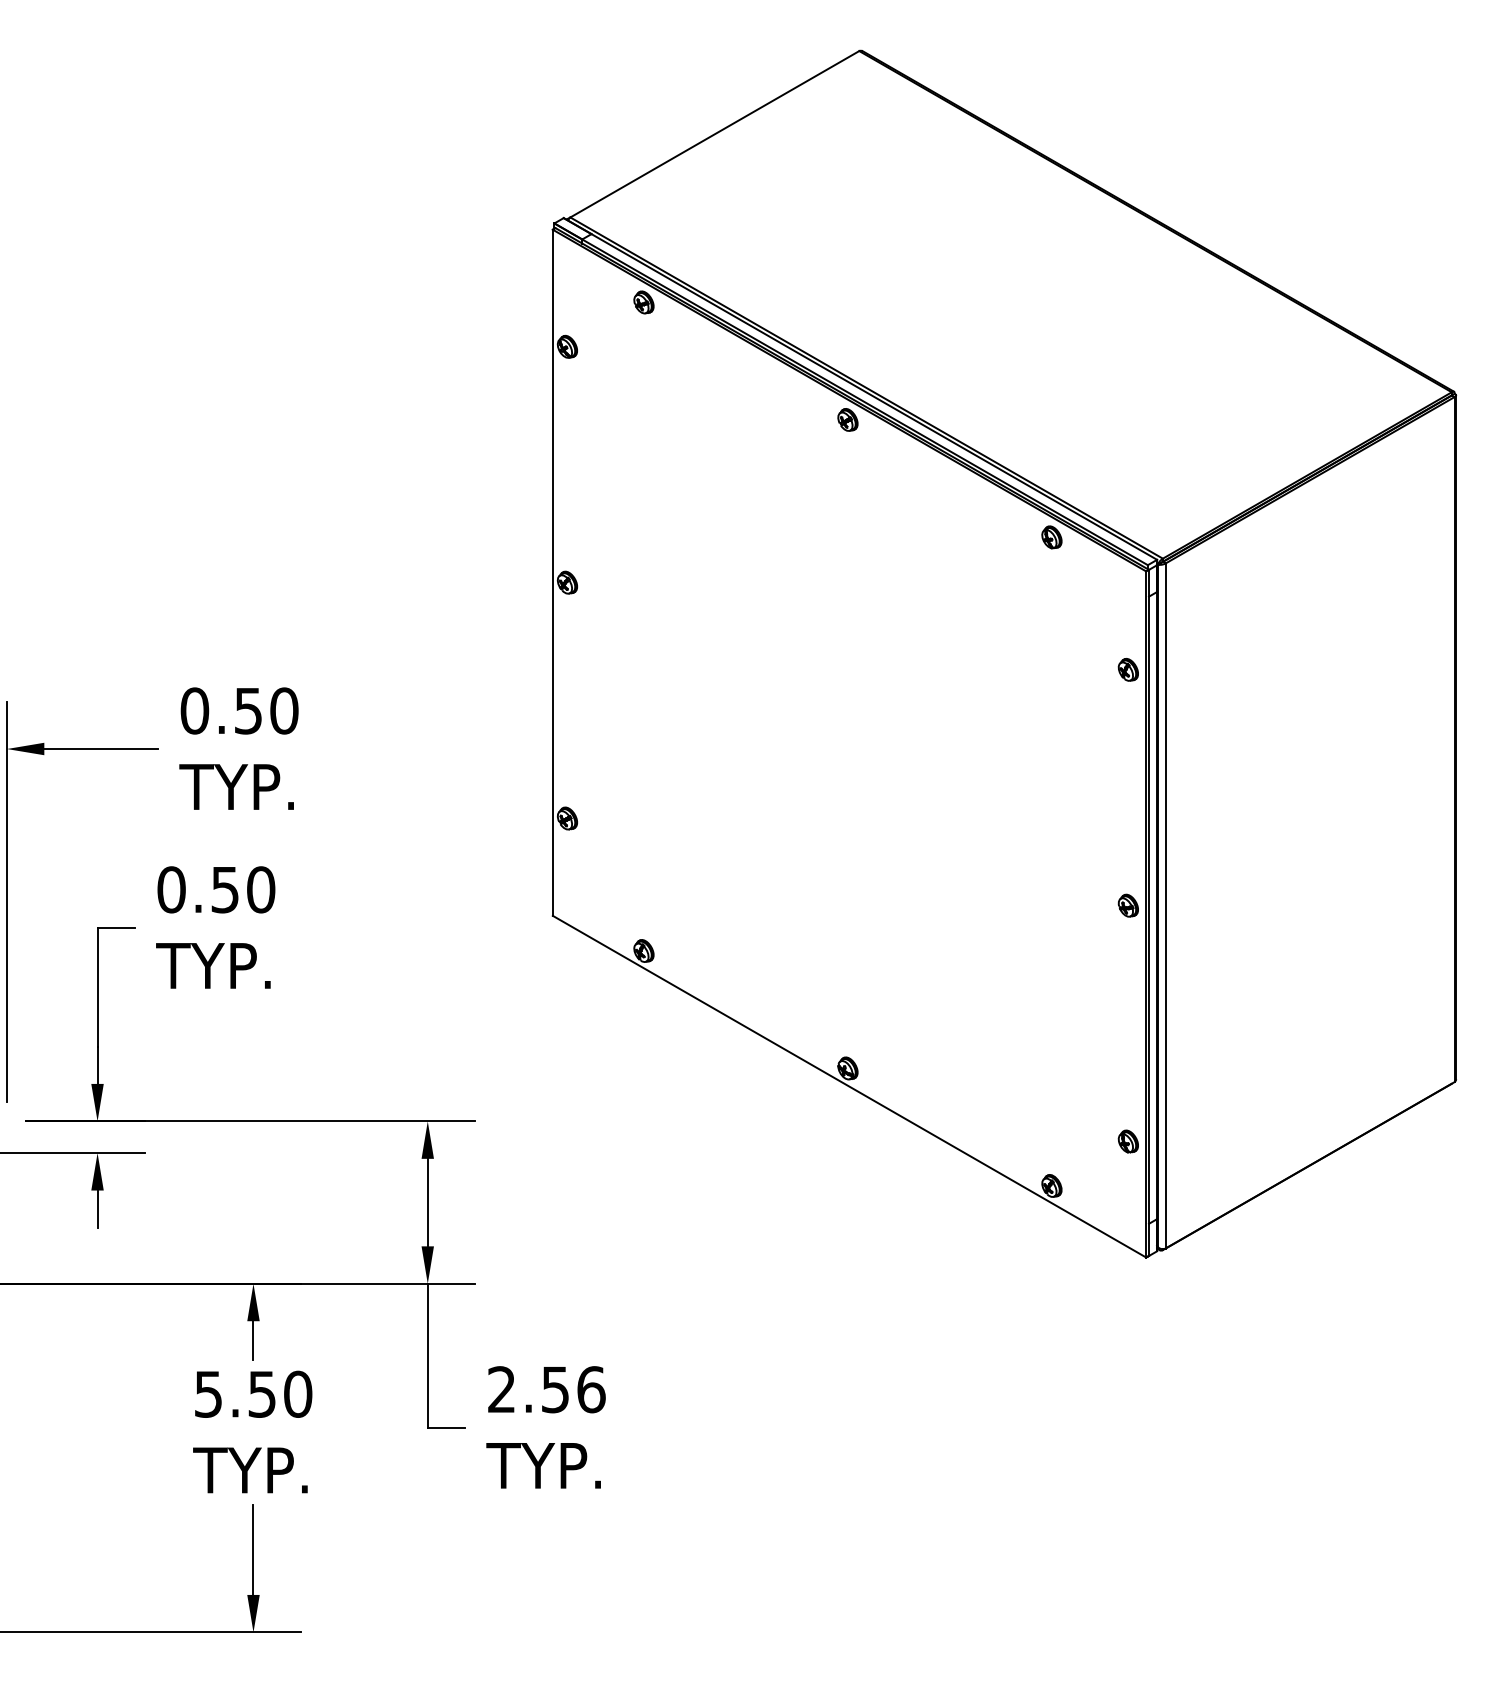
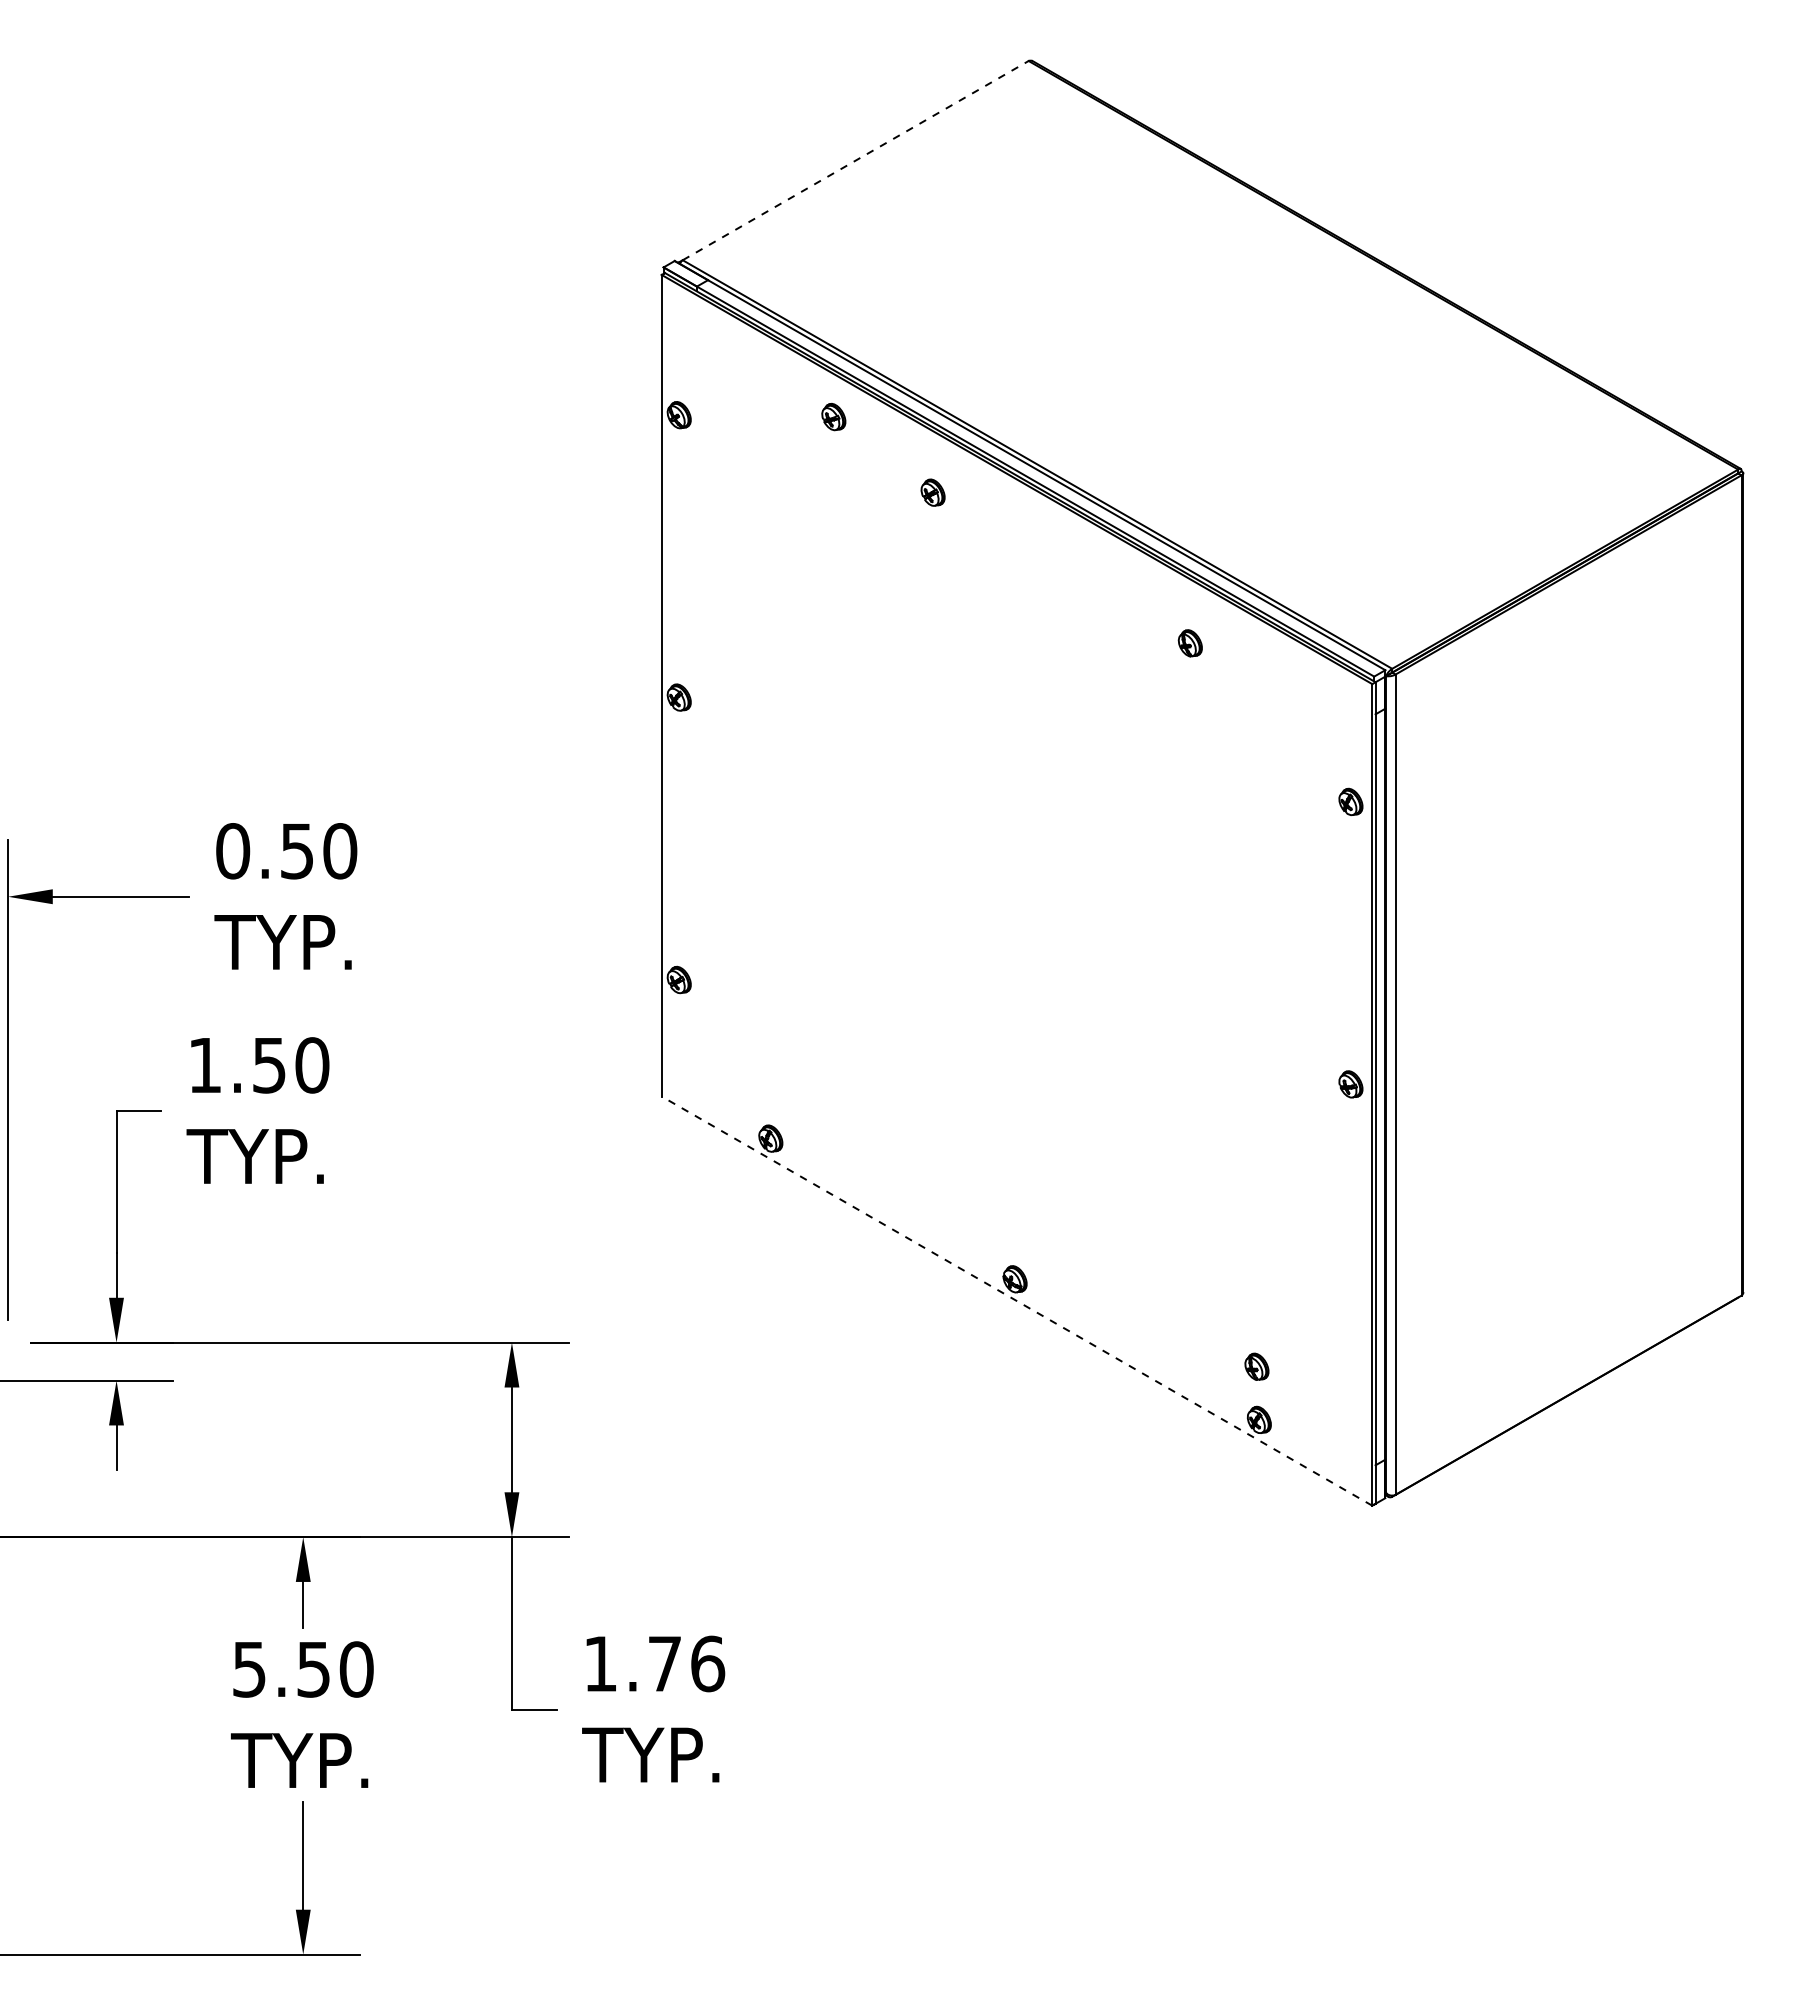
line: (714, 134) -> (855, 160), solid -> dashed
part: (643, 302) -> (833, 417), moved
part: (847, 419) -> (932, 492), moved
part: (1051, 537) -> (1189, 643), moved
text: (171, 889) -> (205, 1065), 0.50 -> 1.50
line: (849, 1087) -> (1017, 1301), solid -> dashed
part: (1128, 1141) -> (1256, 1366), moved
text: (528, 1389) -> (632, 1663), 2.56 -> 1.76

